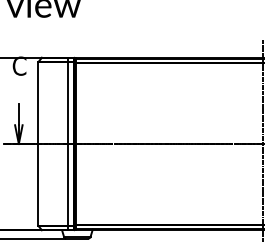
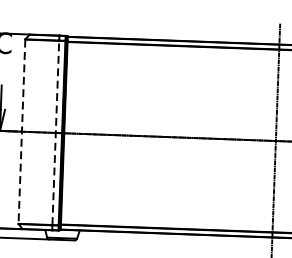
line: (38, 144) -> (22, 132), solid -> dashed
line: (68, 144) -> (56, 133), solid -> dashed

